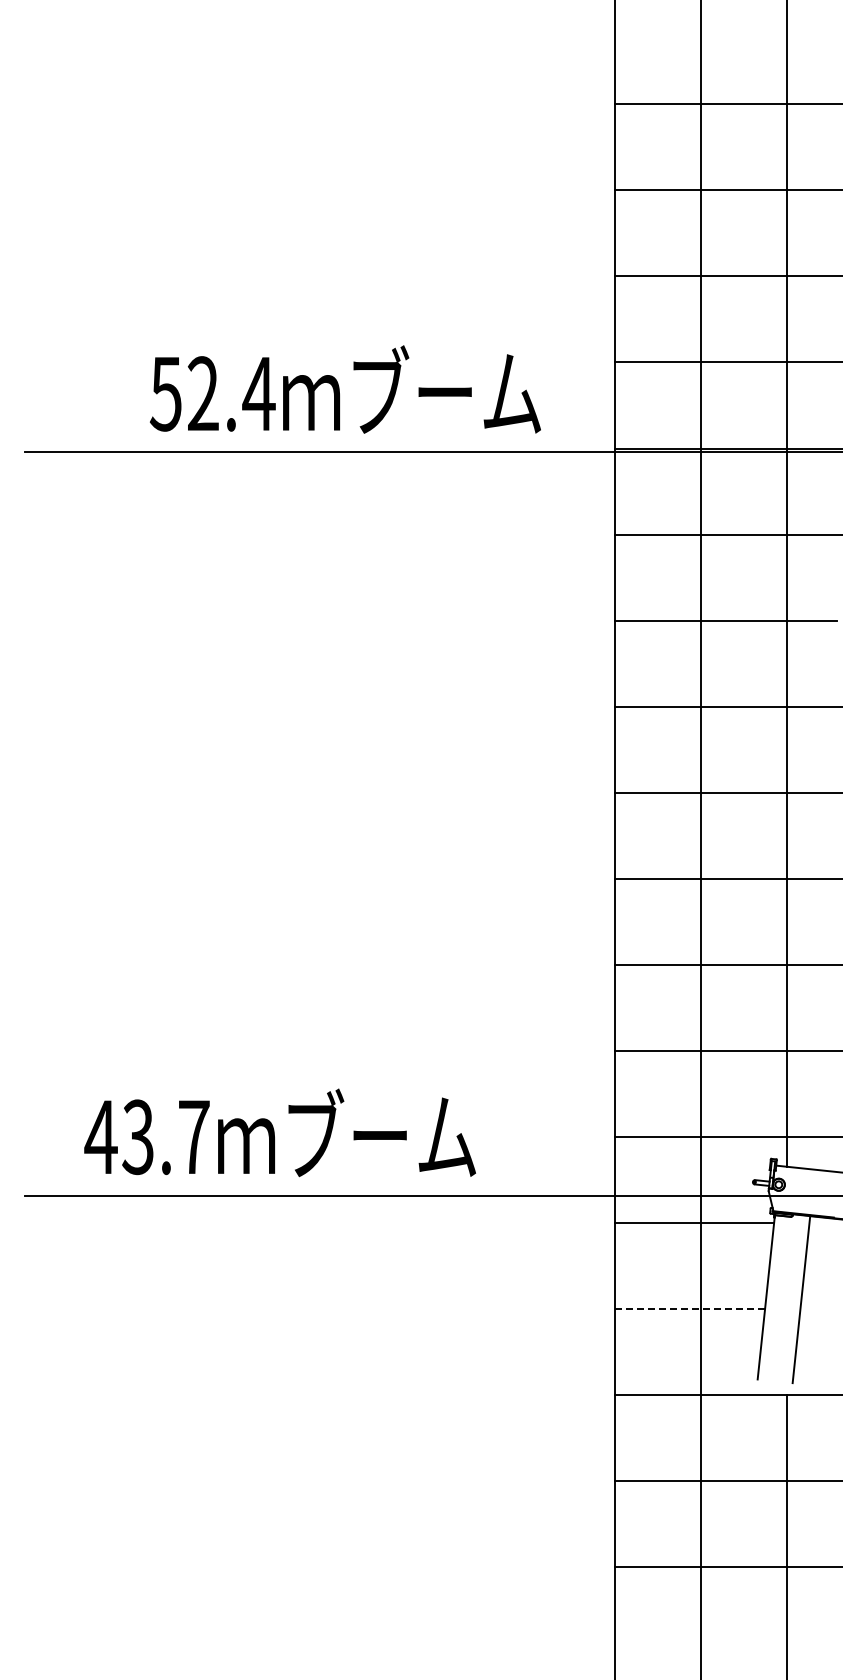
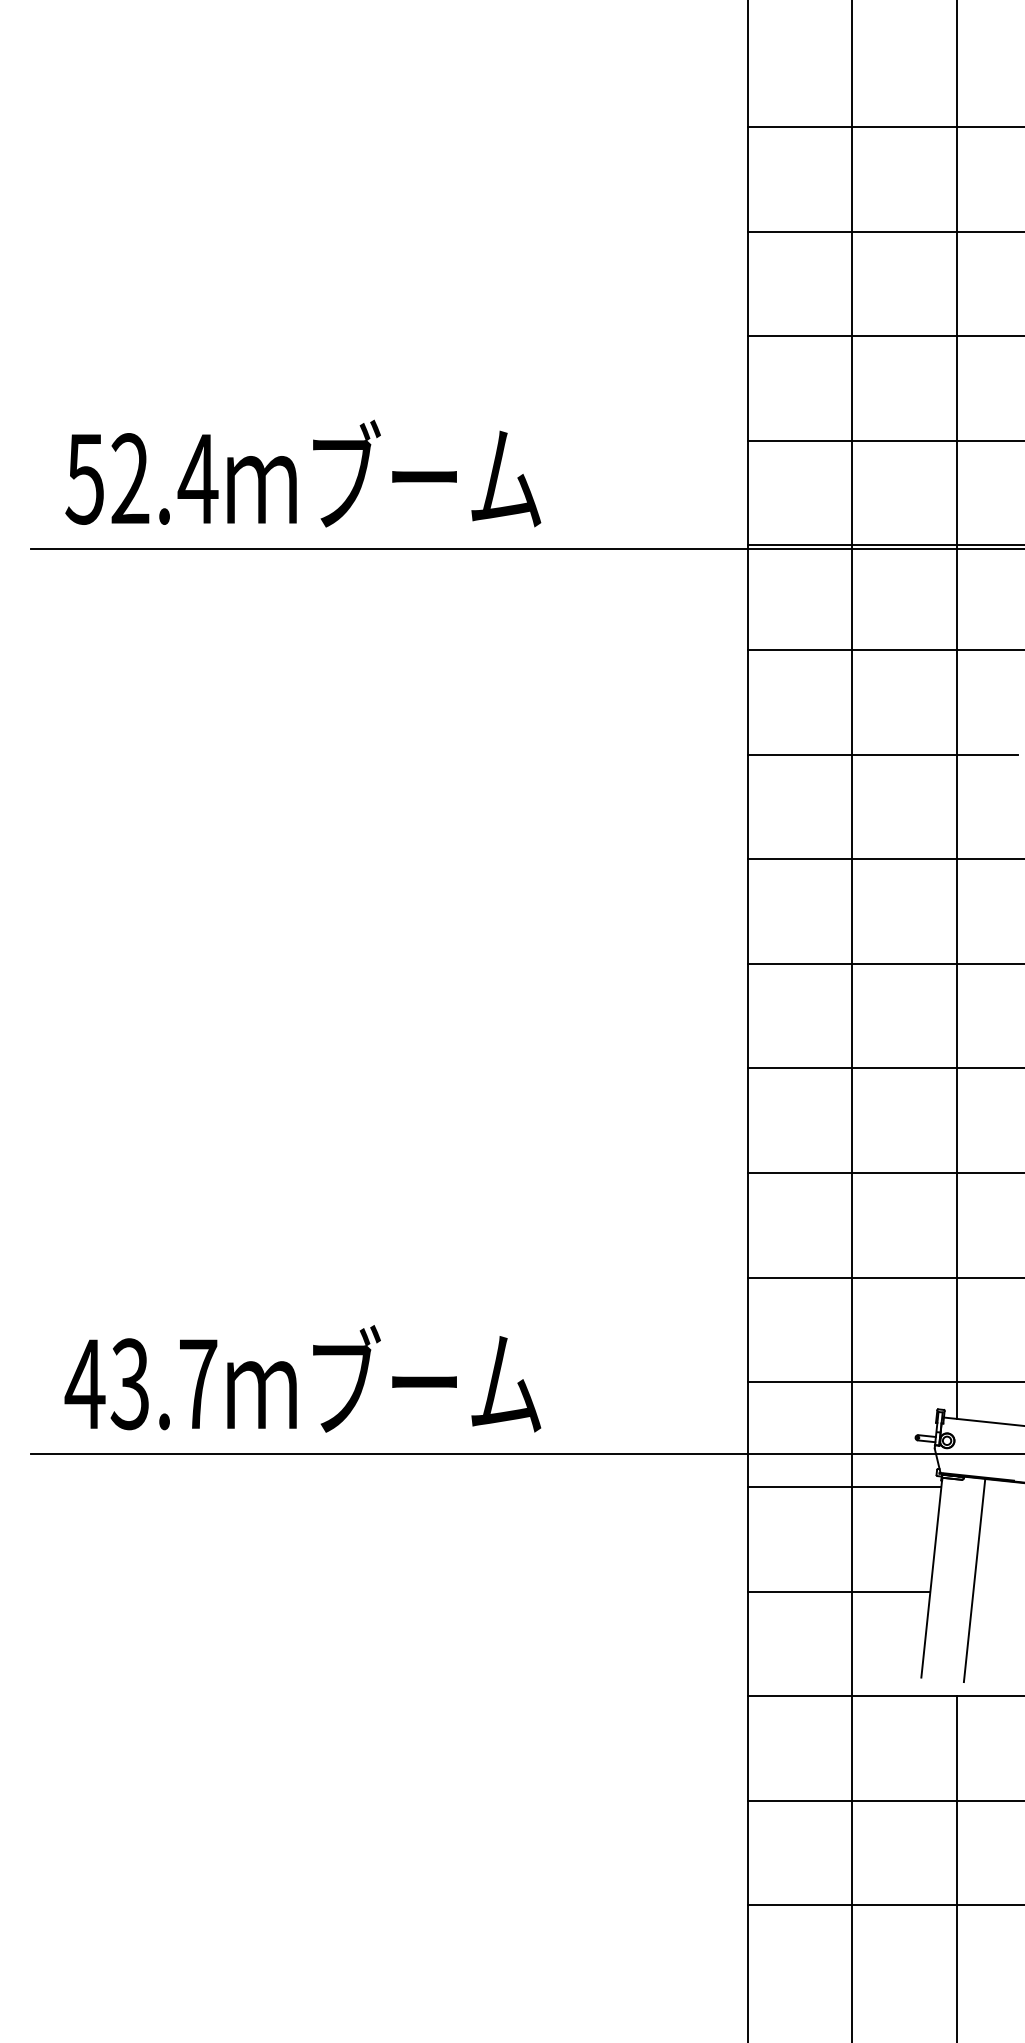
text: (345, 389) -> (303, 473), moved
text: (279, 1132) -> (302, 1378), moved
line: (690, 1308) -> (839, 1591), dashed -> solid

